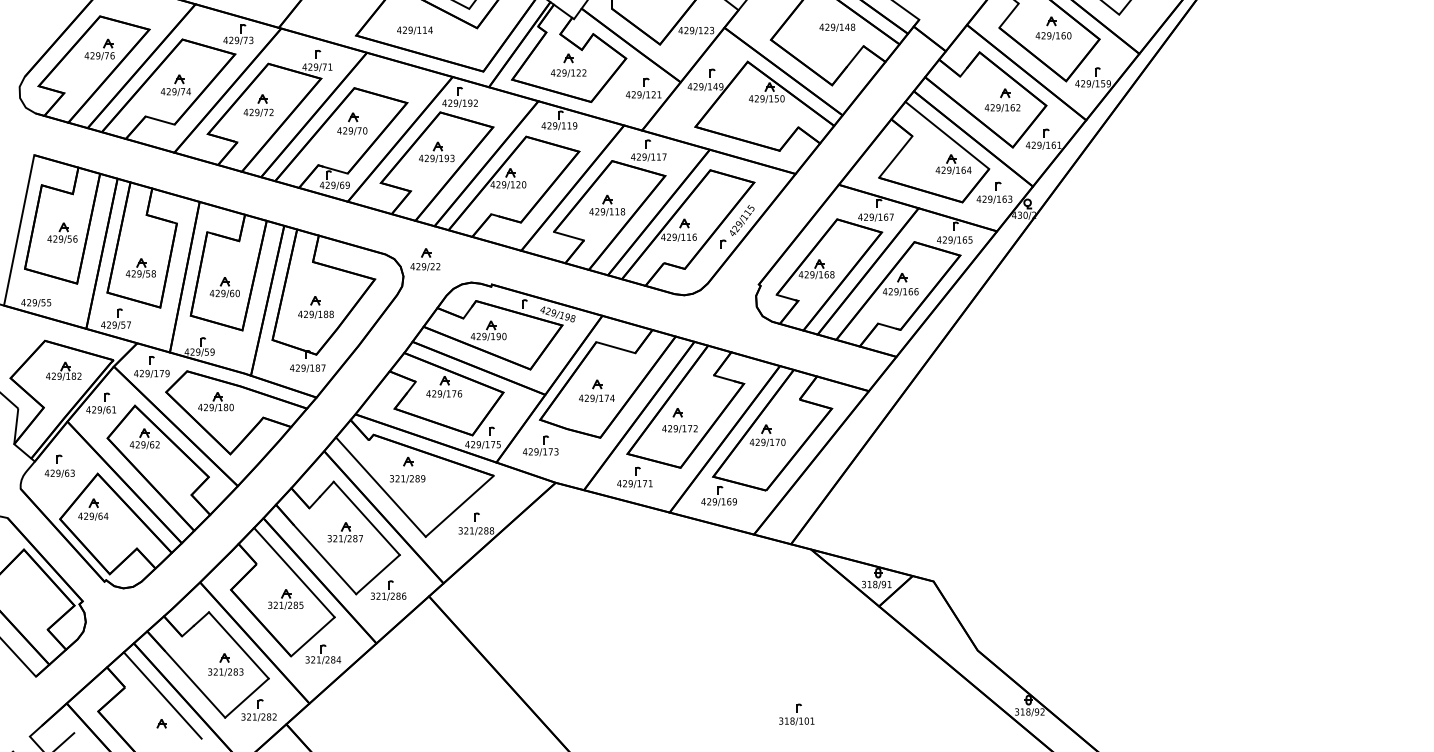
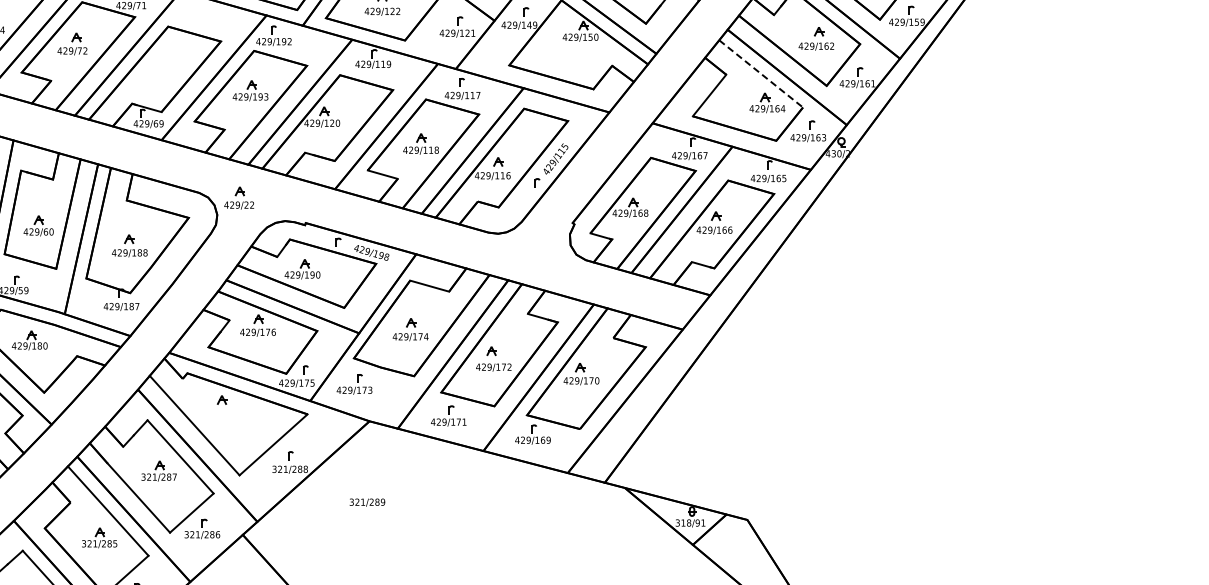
part: (352, 123) -> (166, 61), removed
line: (947, 135) -> (761, 73), solid -> dashed
text: (407, 479) -> (367, 502), moved

